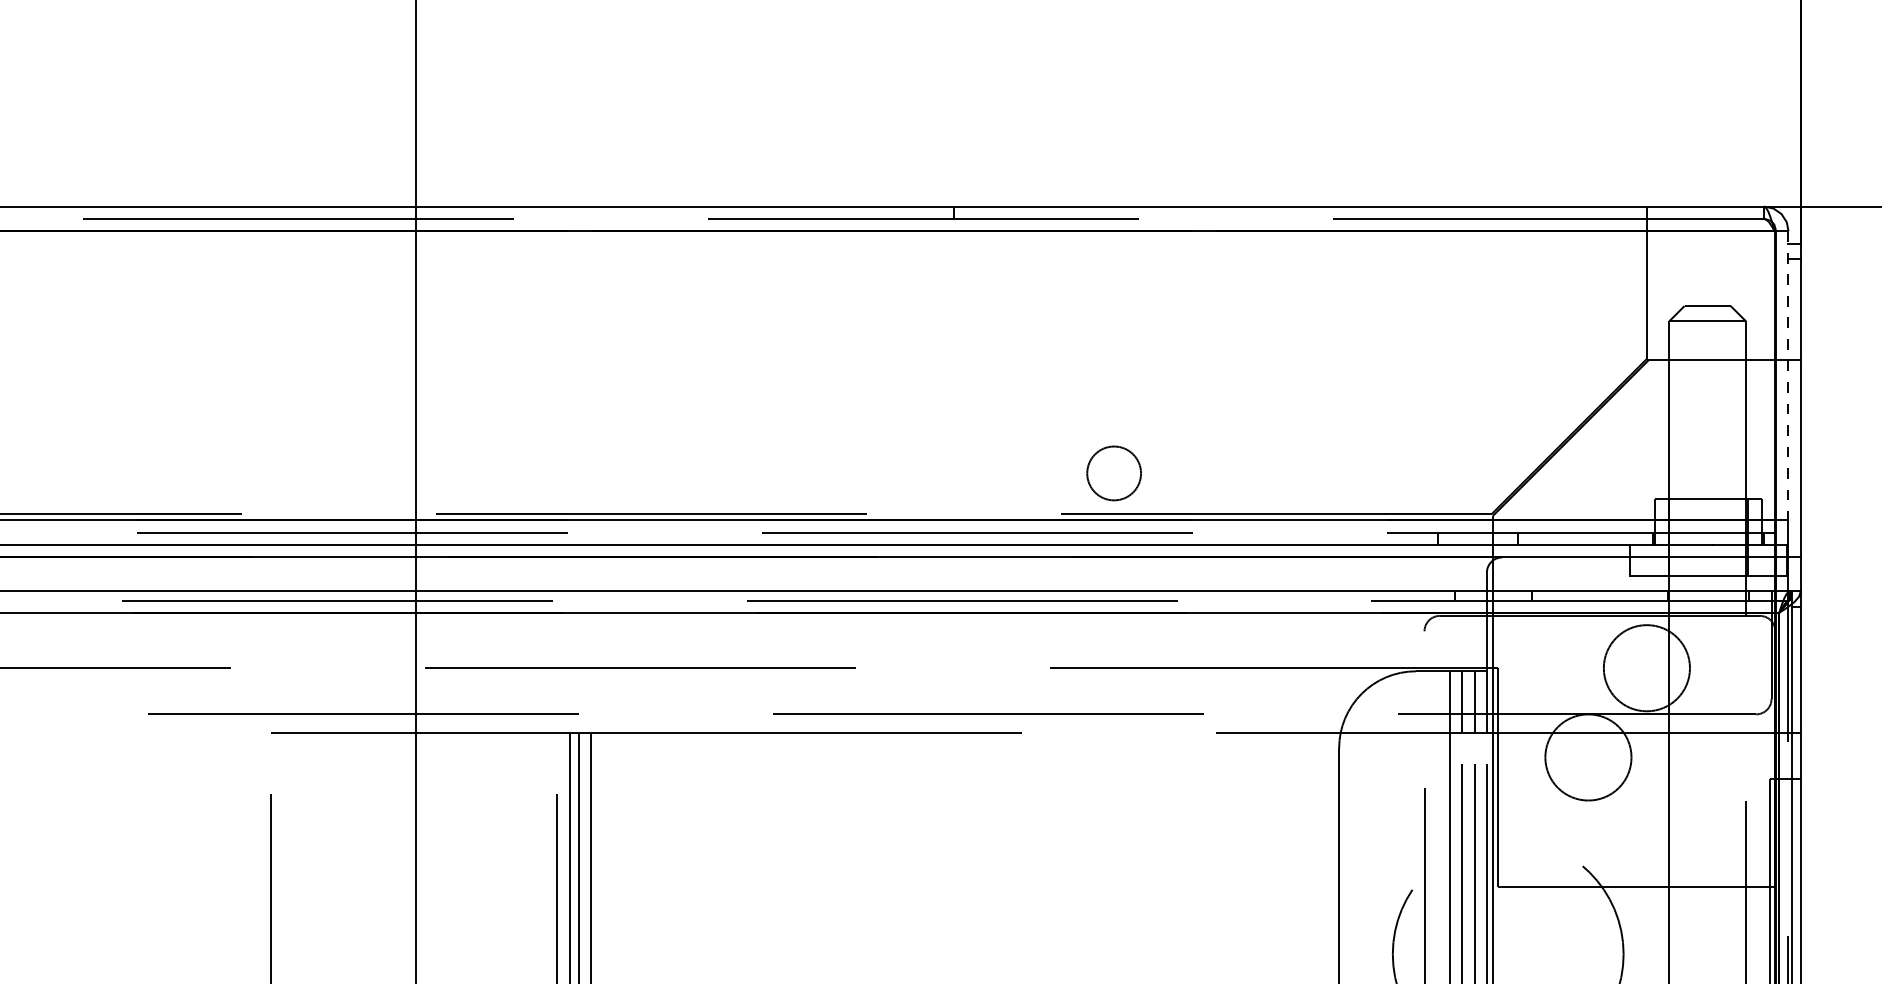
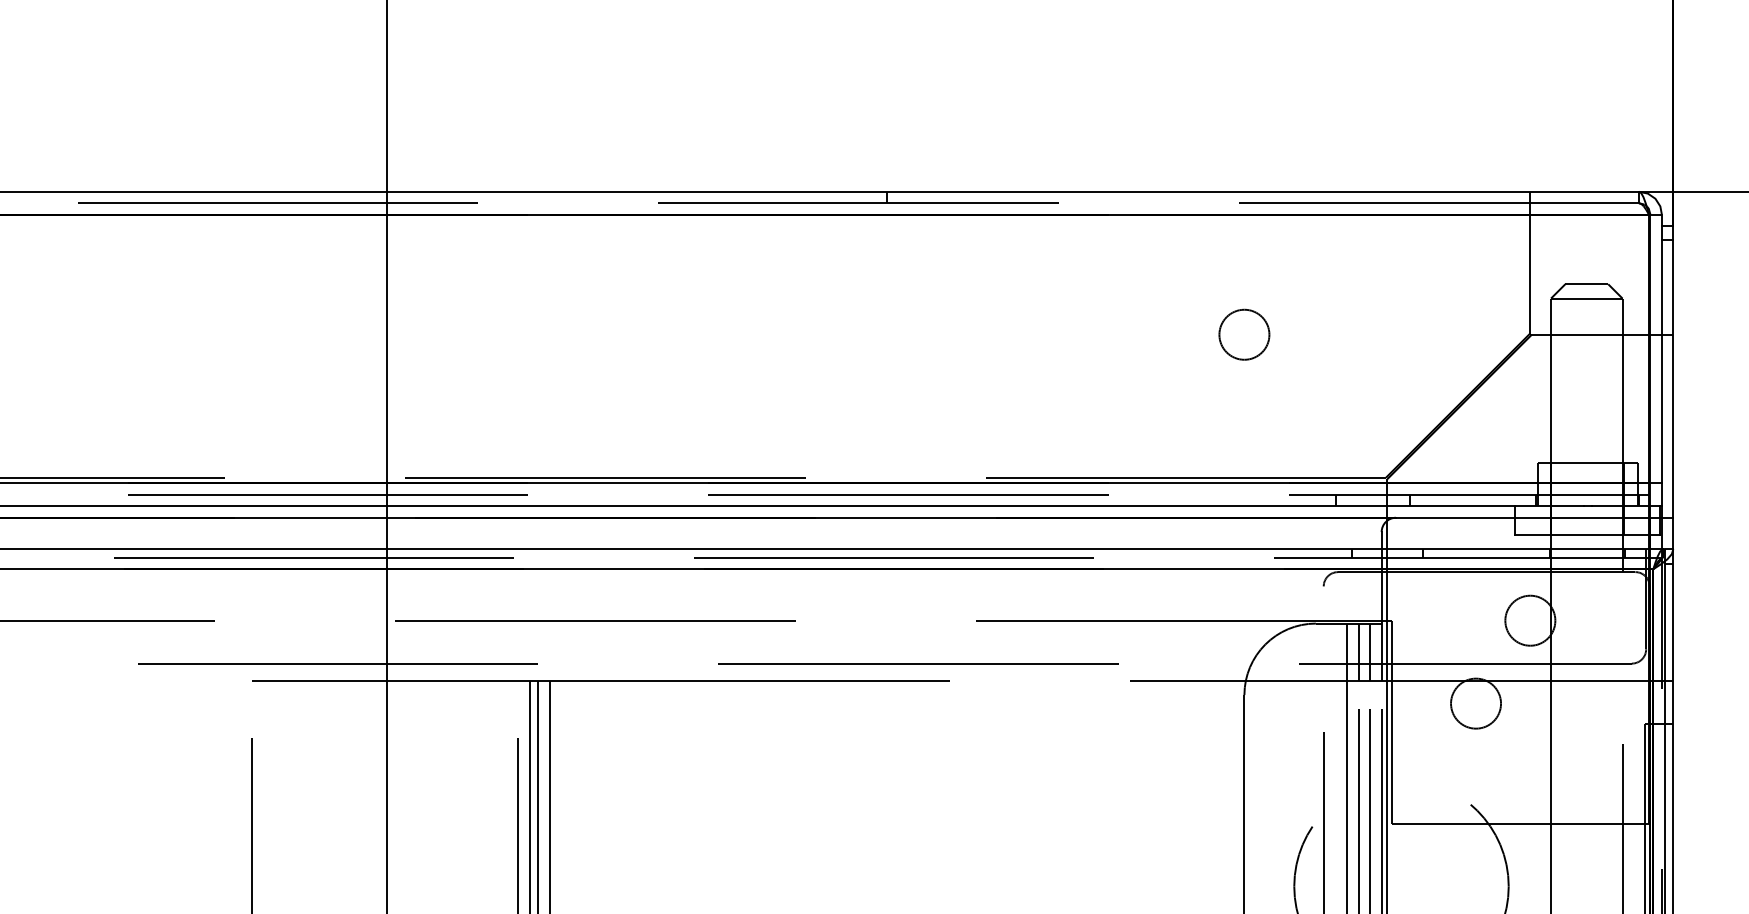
line: (1788, 375) -> (1661, 348), dashed -> solid
circle: (1113, 473) -> (1243, 334), moved
circle: (1646, 668) -> (1529, 620), size x0.62
circle: (1588, 757) -> (1476, 703), size x0.62

